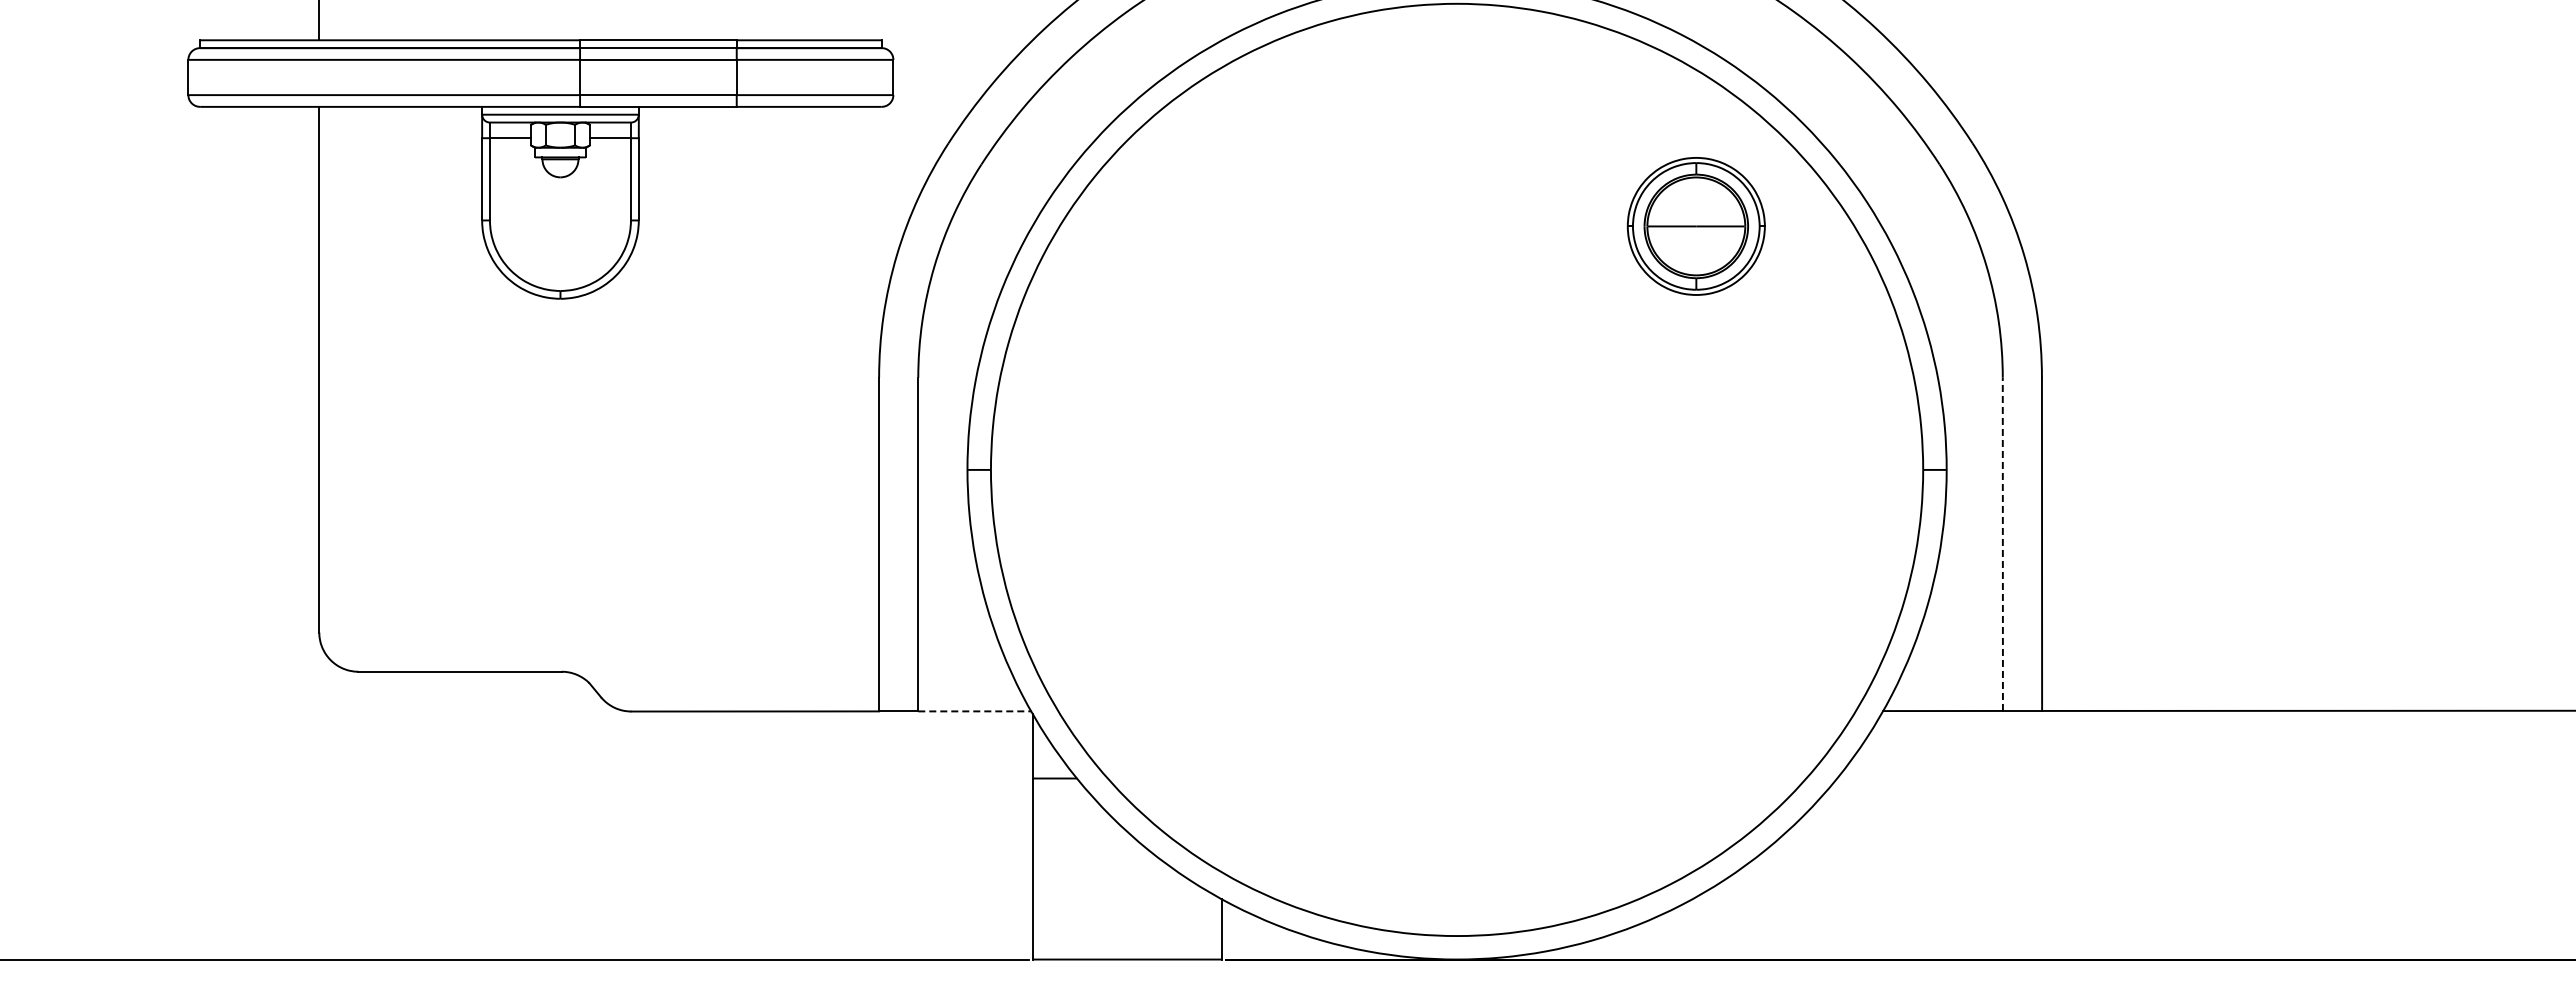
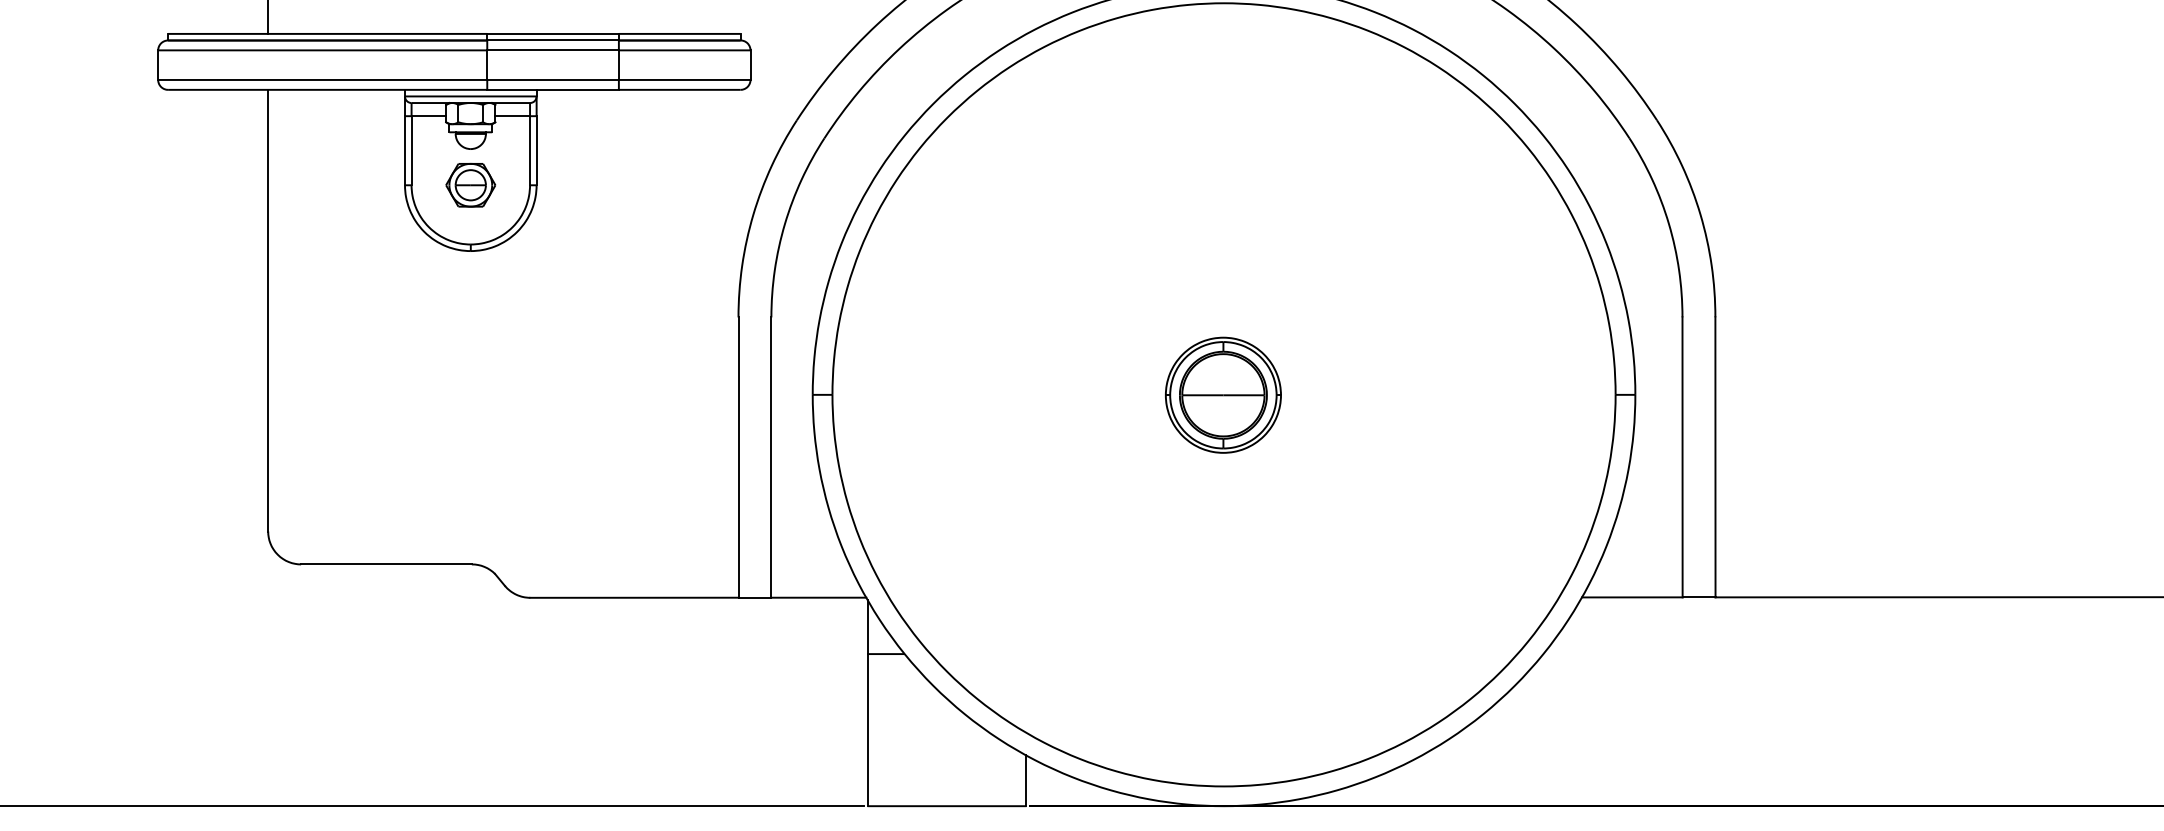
part: (560, 220) -> (470, 185), added
part: (1695, 226) -> (1222, 395), moved
line: (2002, 544) -> (1682, 457), dashed -> solid
line: (974, 711) -> (818, 597), dashed -> solid

